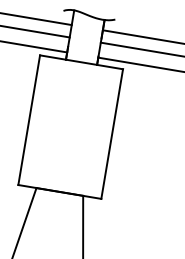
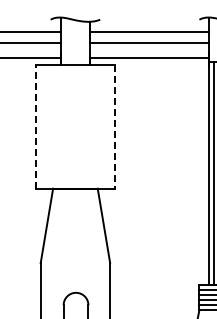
line: (28, 119) -> (35, 126), solid -> dashed
line: (112, 133) -> (115, 126), solid -> dashed

